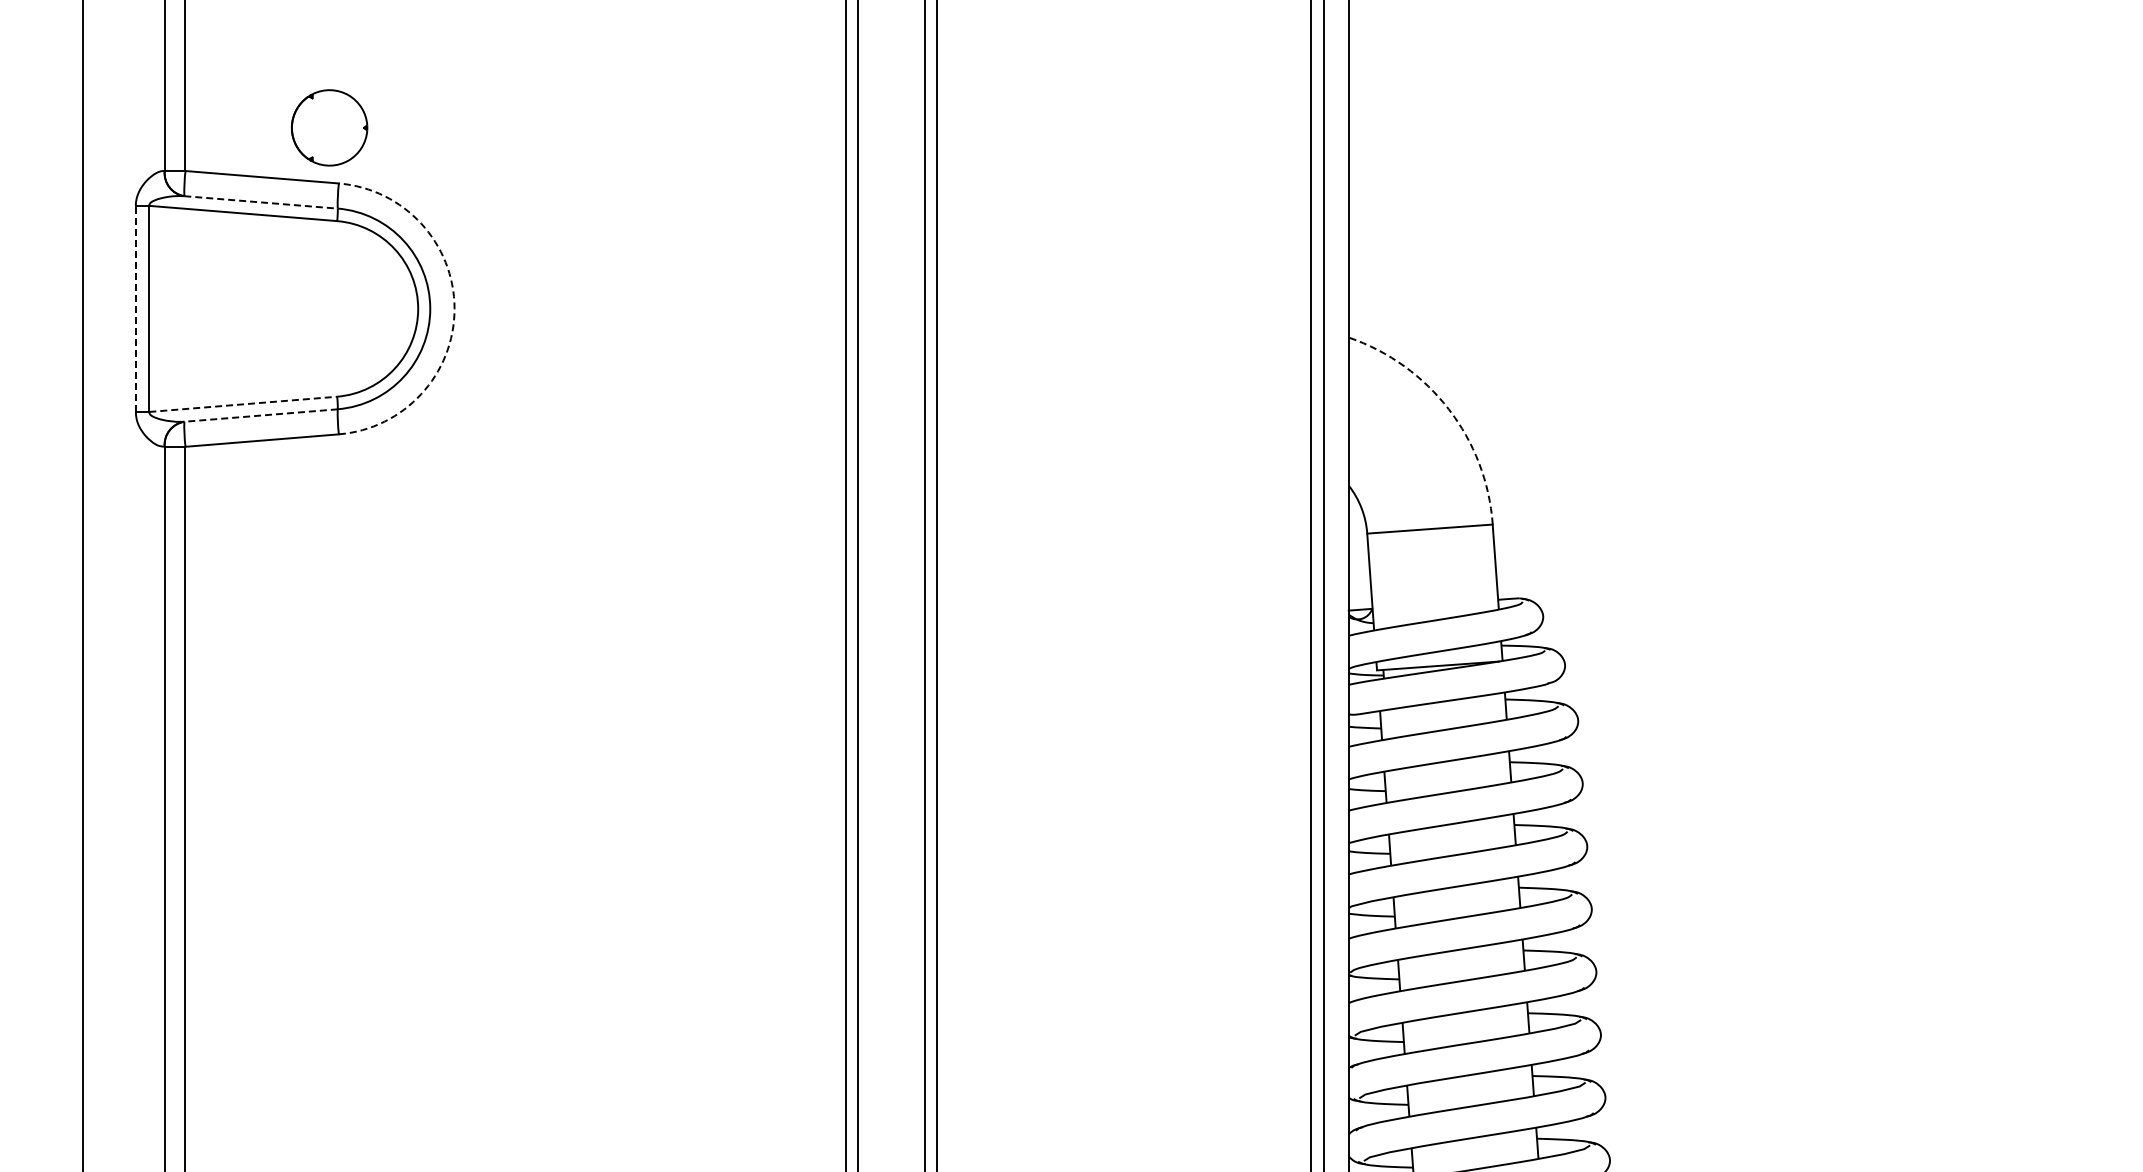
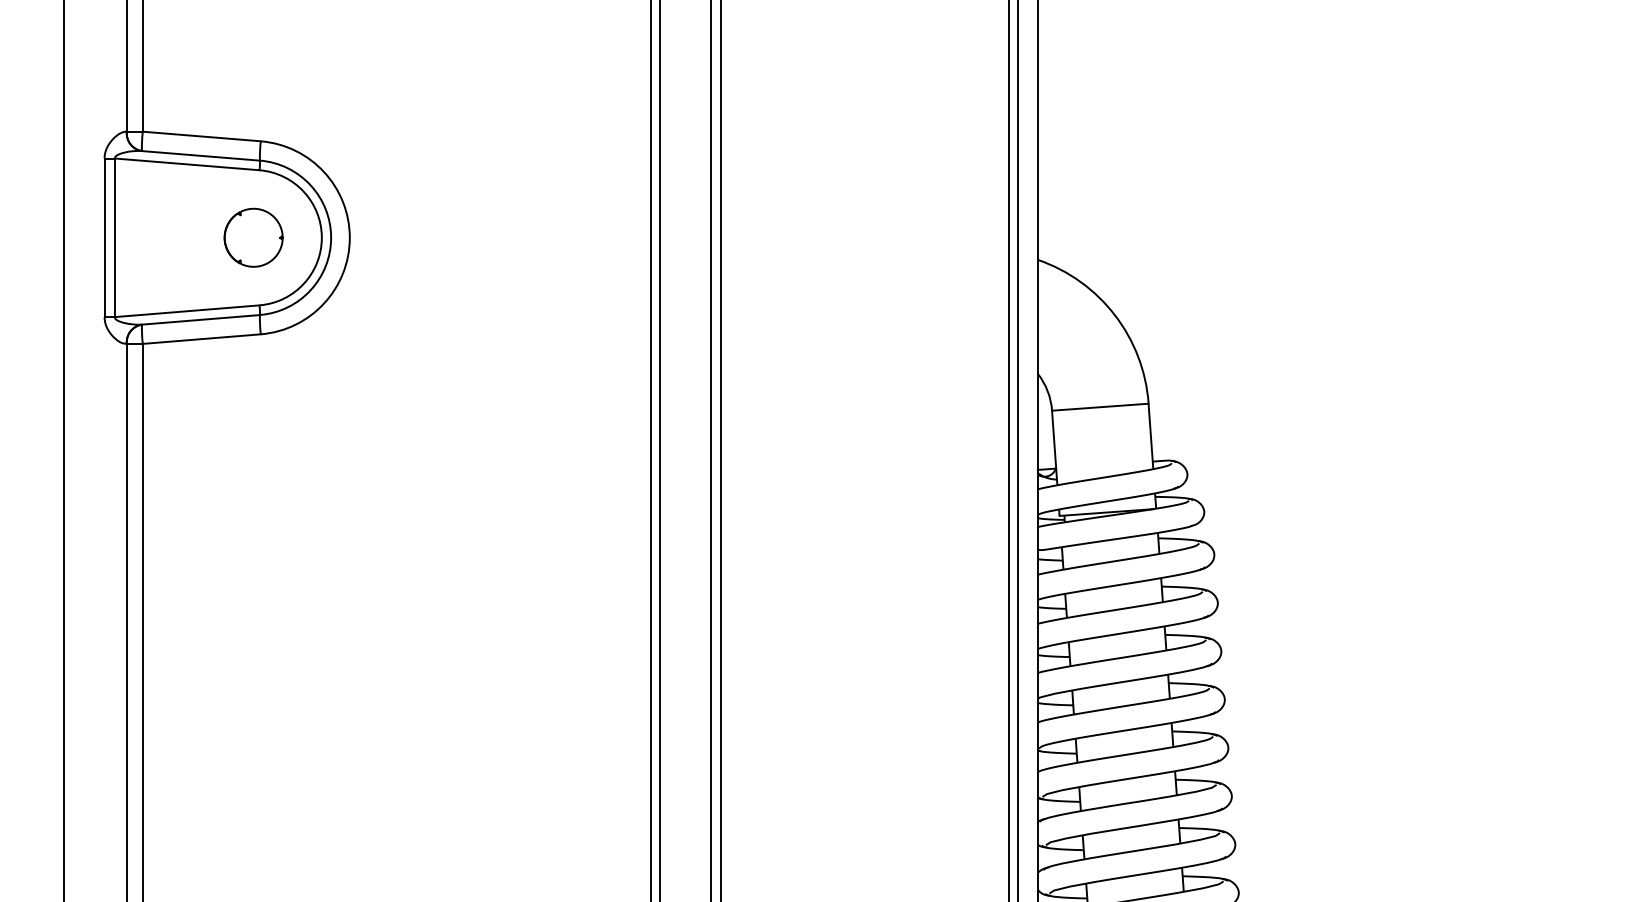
part: (329, 127) -> (253, 237), moved
line: (261, 202) -> (201, 155), dashed -> solid
line: (135, 308) -> (104, 237), dashed -> solid
arc: (454, 308) -> (349, 237), dashed -> solid
line: (243, 404) -> (187, 311), dashed -> solid
arc: (1448, 409) -> (1114, 315), dashed -> solid
line: (260, 415) -> (200, 319), dashed -> solid

